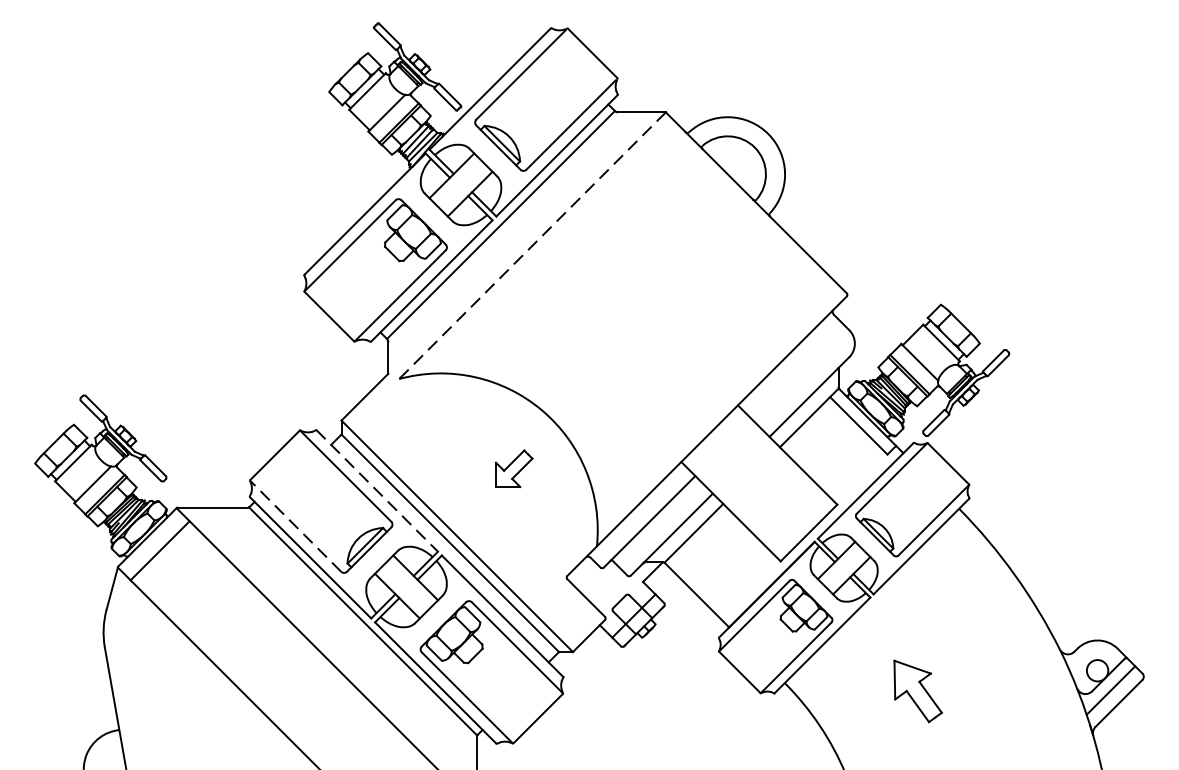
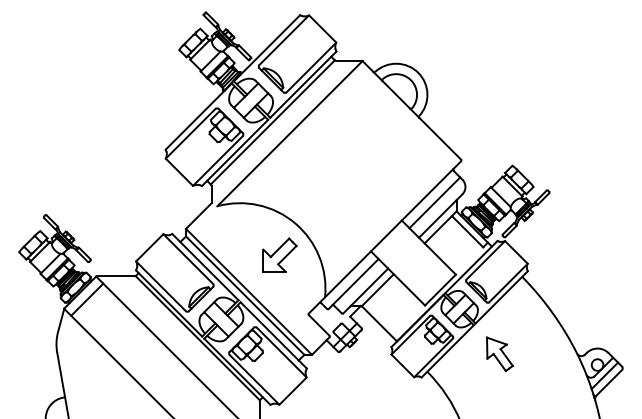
line: (531, 245) -> (289, 133), dashed -> solid
line: (797, 372) -> (434, 202), added
part: (513, 467) -> (279, 254), size x1.67
line: (377, 491) -> (205, 267), dashed -> solid
line: (294, 524) -> (160, 285), dashed -> solid
part: (917, 691) -> (499, 354), moved

